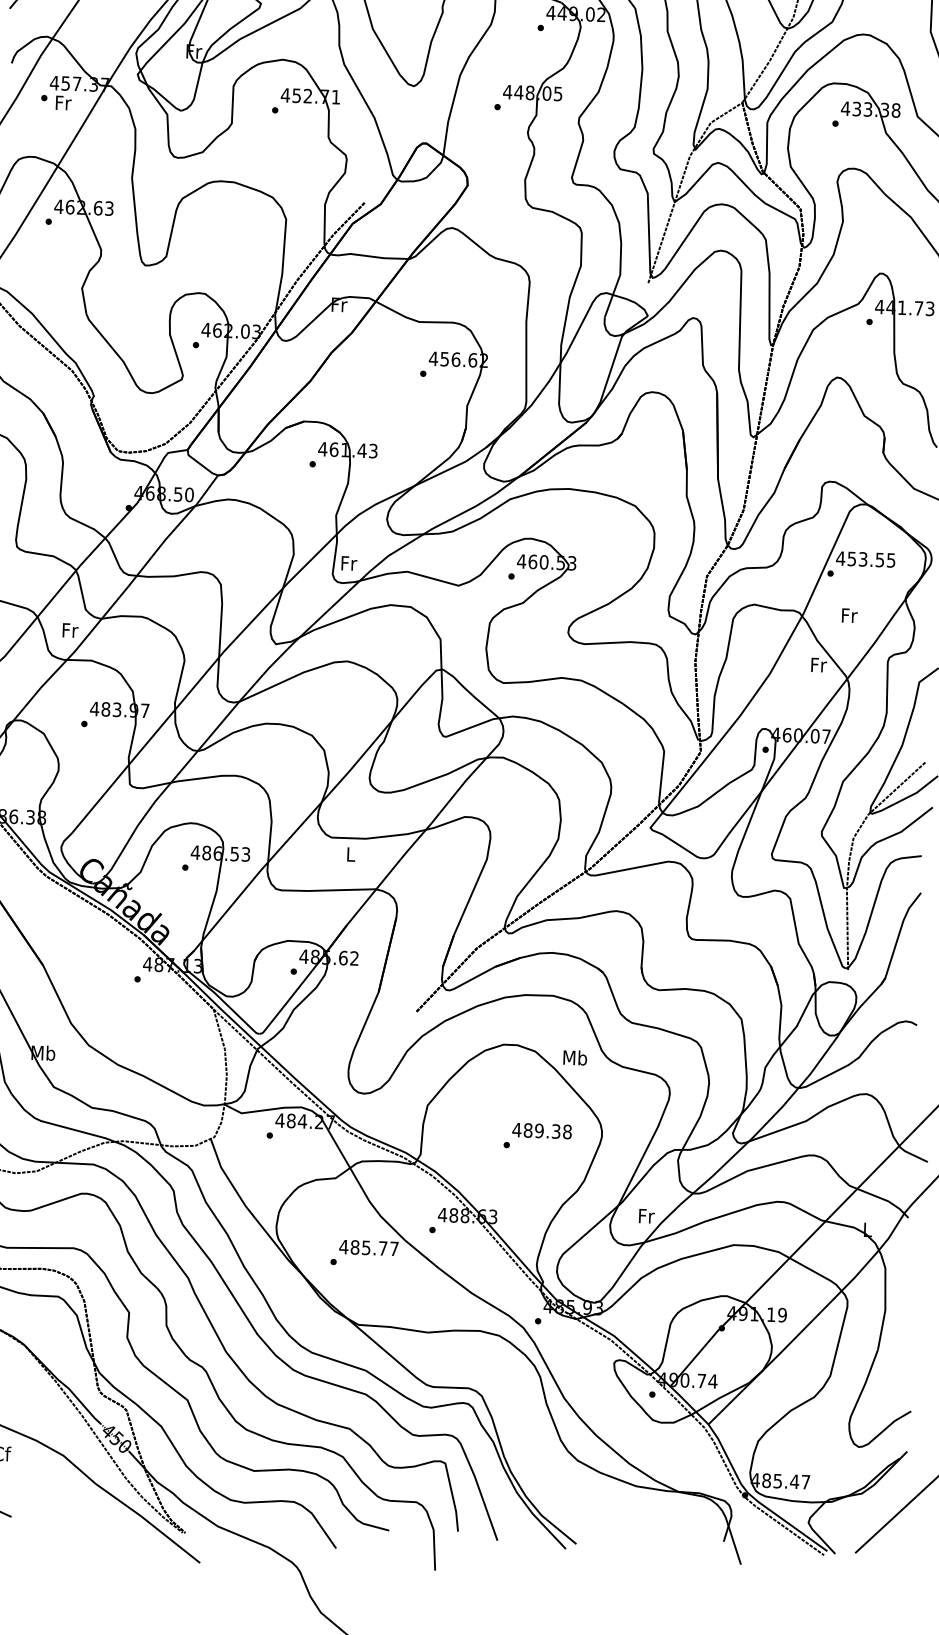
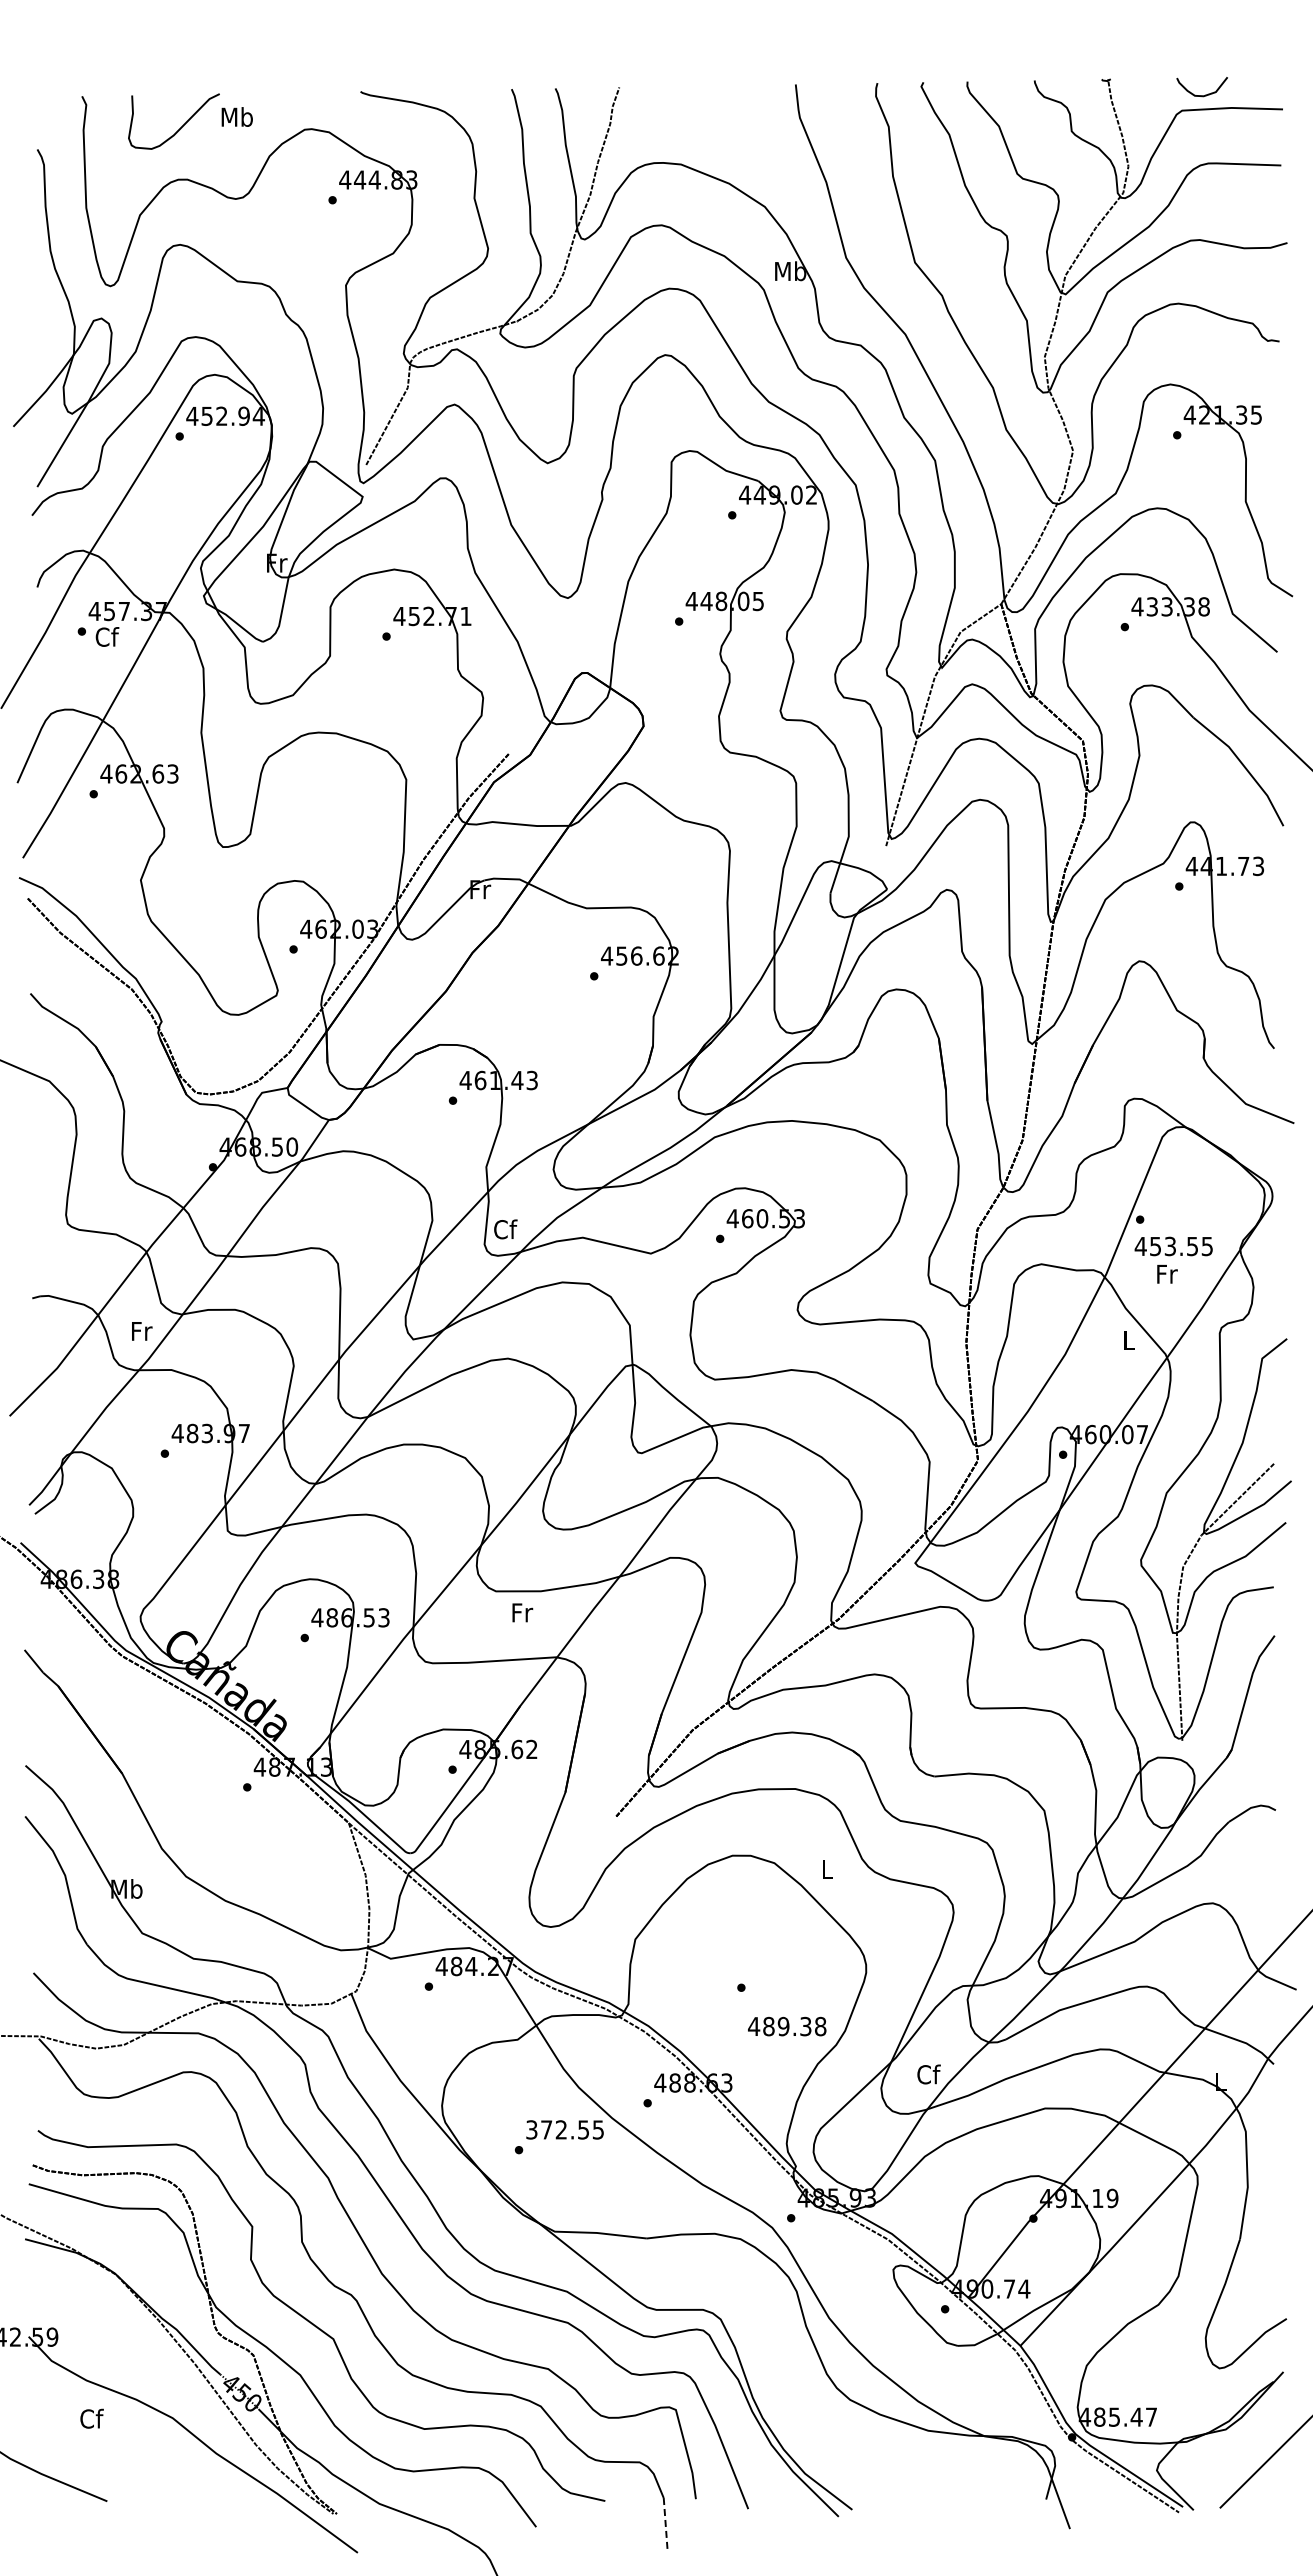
text: (63, 102) -> (107, 636), Fr -> Cf
text: (865, 559) -> (1173, 1246), moved
text: (348, 563) -> (505, 1229), Fr -> Cf
text: (819, 664) -> (1129, 1340), Fr -> L
text: (351, 854) -> (522, 1612), L -> Fr
text: (574, 1057) -> (826, 1869), Mb -> L
text: (542, 1130) -> (787, 2026), moved
text: (646, 1216) -> (928, 2074), Fr -> Cf
text: (368, 1247) -> (564, 2129), 485.77 -> 372.55
line: (434, 1550) -> (665, 2524), solid -> dashed

